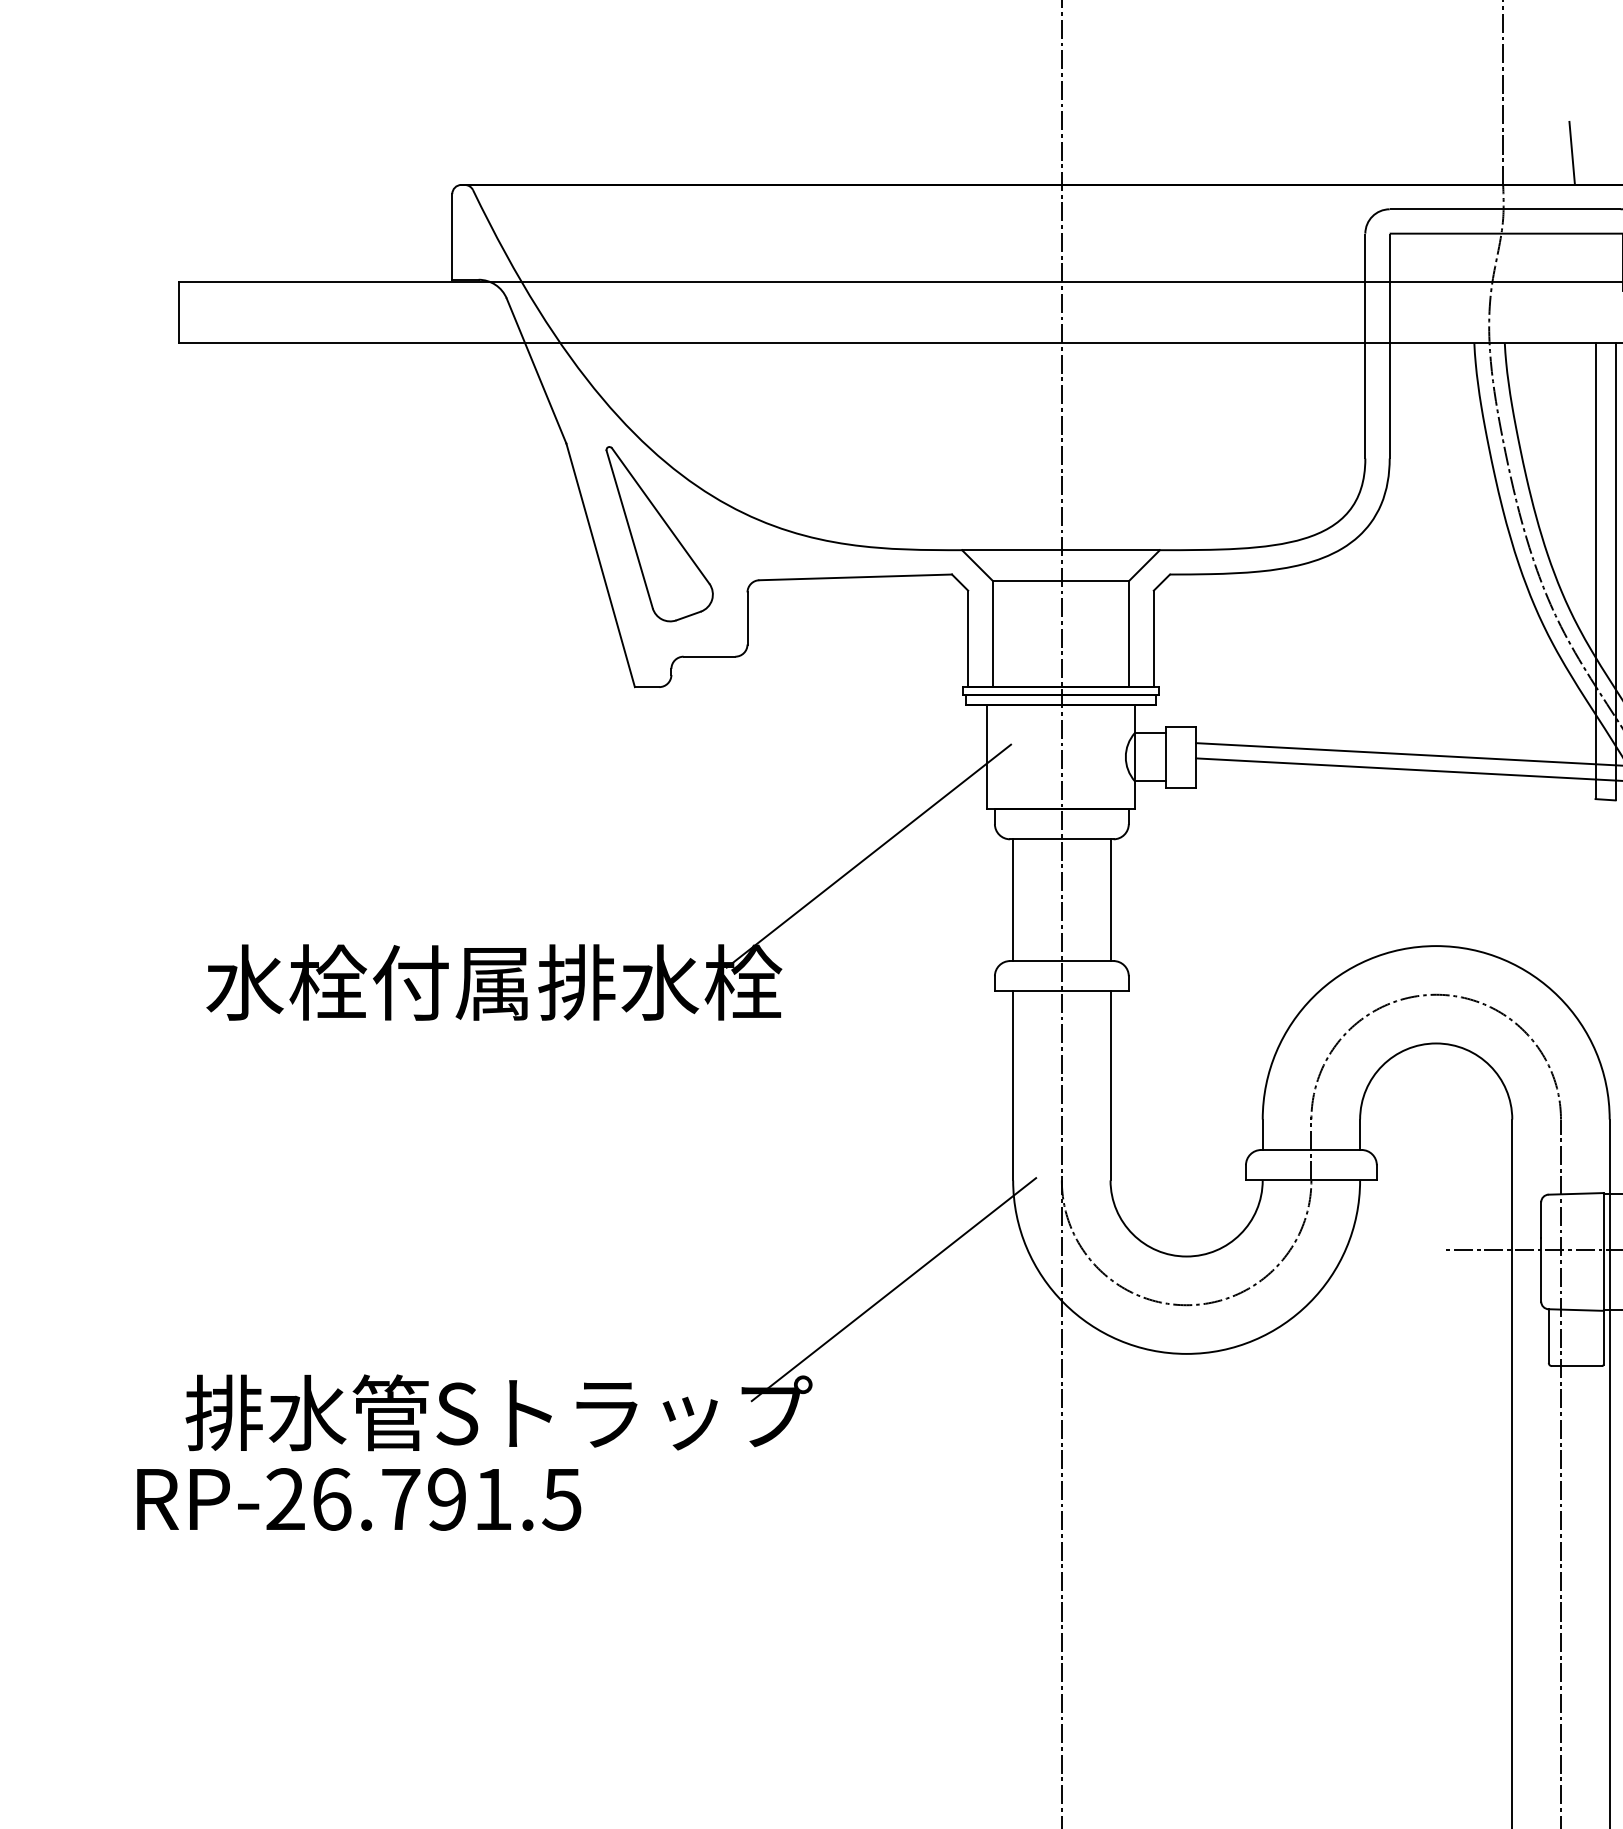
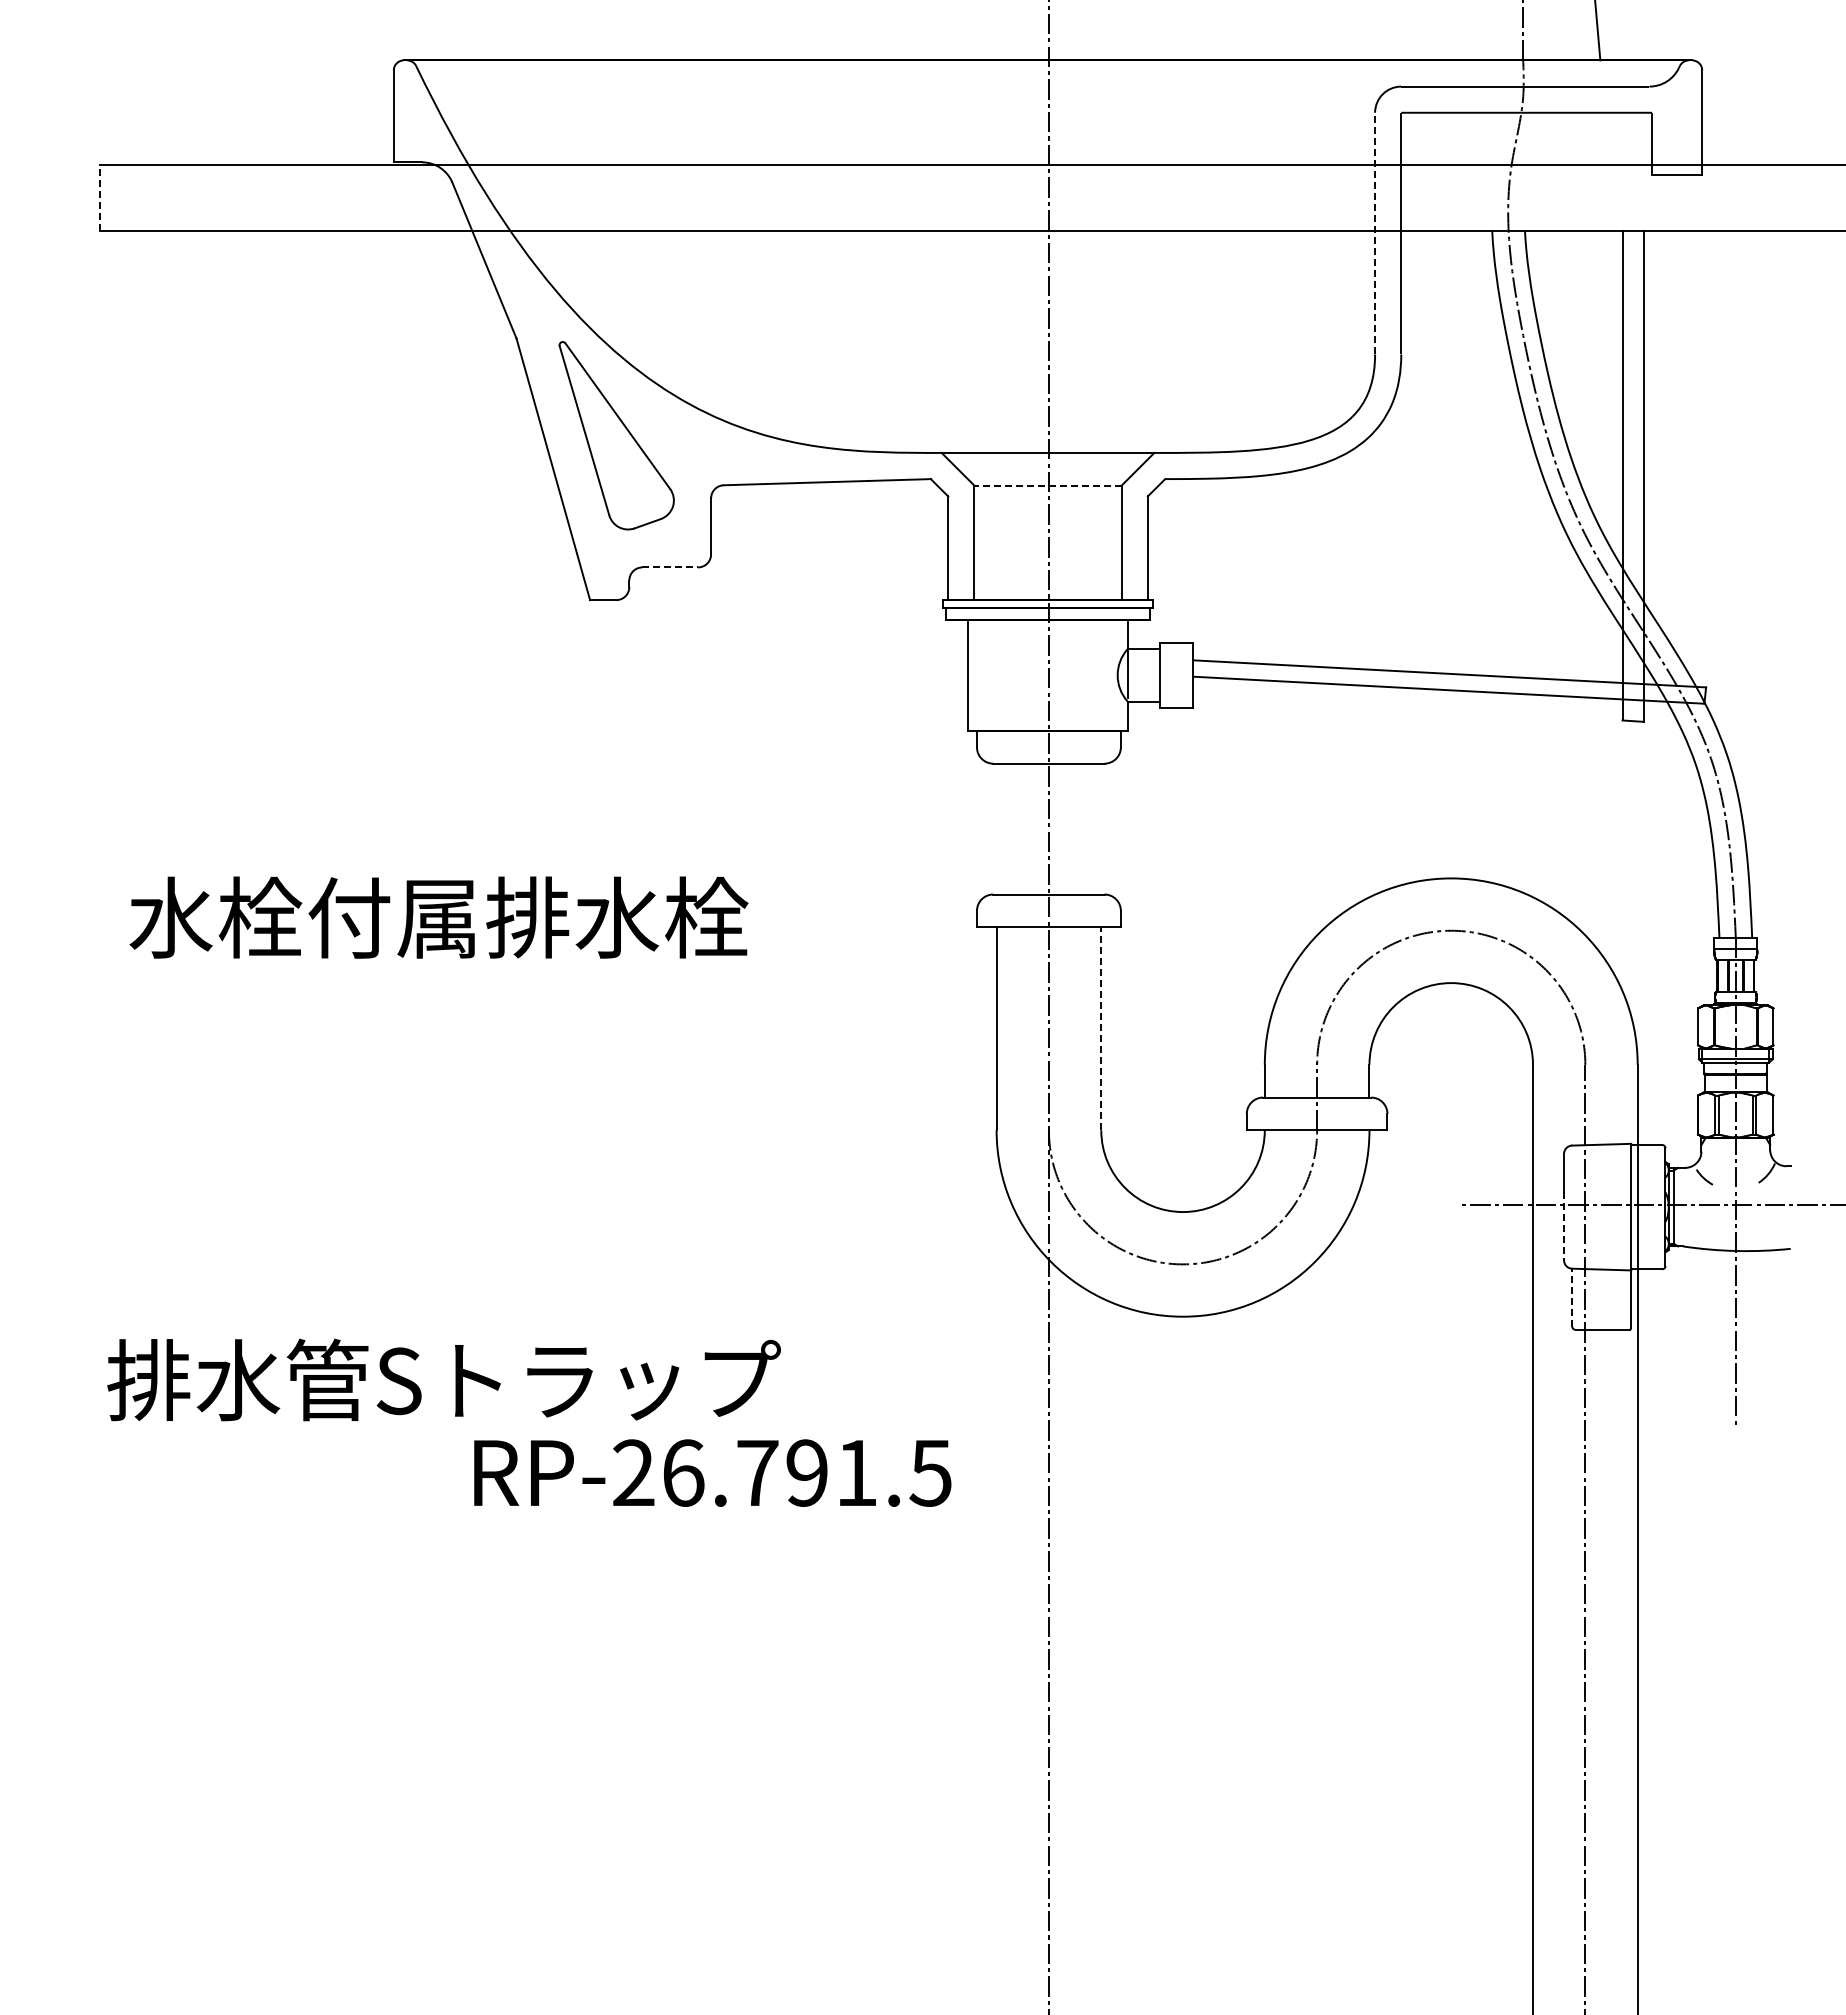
line: (179, 312) -> (100, 197), solid -> dashed
line: (1365, 345) -> (1375, 233), solid -> dashed
line: (1061, 580) -> (1048, 485), solid -> dashed
line: (709, 656) -> (670, 567), solid -> dashed
line: (868, 855) -> (841, 781), removed
line: (1013, 899) -> (996, 828), removed
line: (1110, 899) -> (1101, 828), removed
line: (1110, 1085) -> (1101, 1028), solid -> dashed
line: (1541, 1269) -> (1564, 1226), solid -> dashed
line: (893, 1289) -> (868, 1247), removed
line: (1549, 1336) -> (1572, 1297), solid -> dashed
text: (358, 1498) -> (712, 1472), moved

